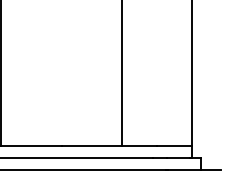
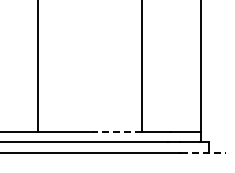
line: (91, 145) -> (115, 131), solid -> dashed
line: (194, 170) -> (203, 152), solid -> dashed

